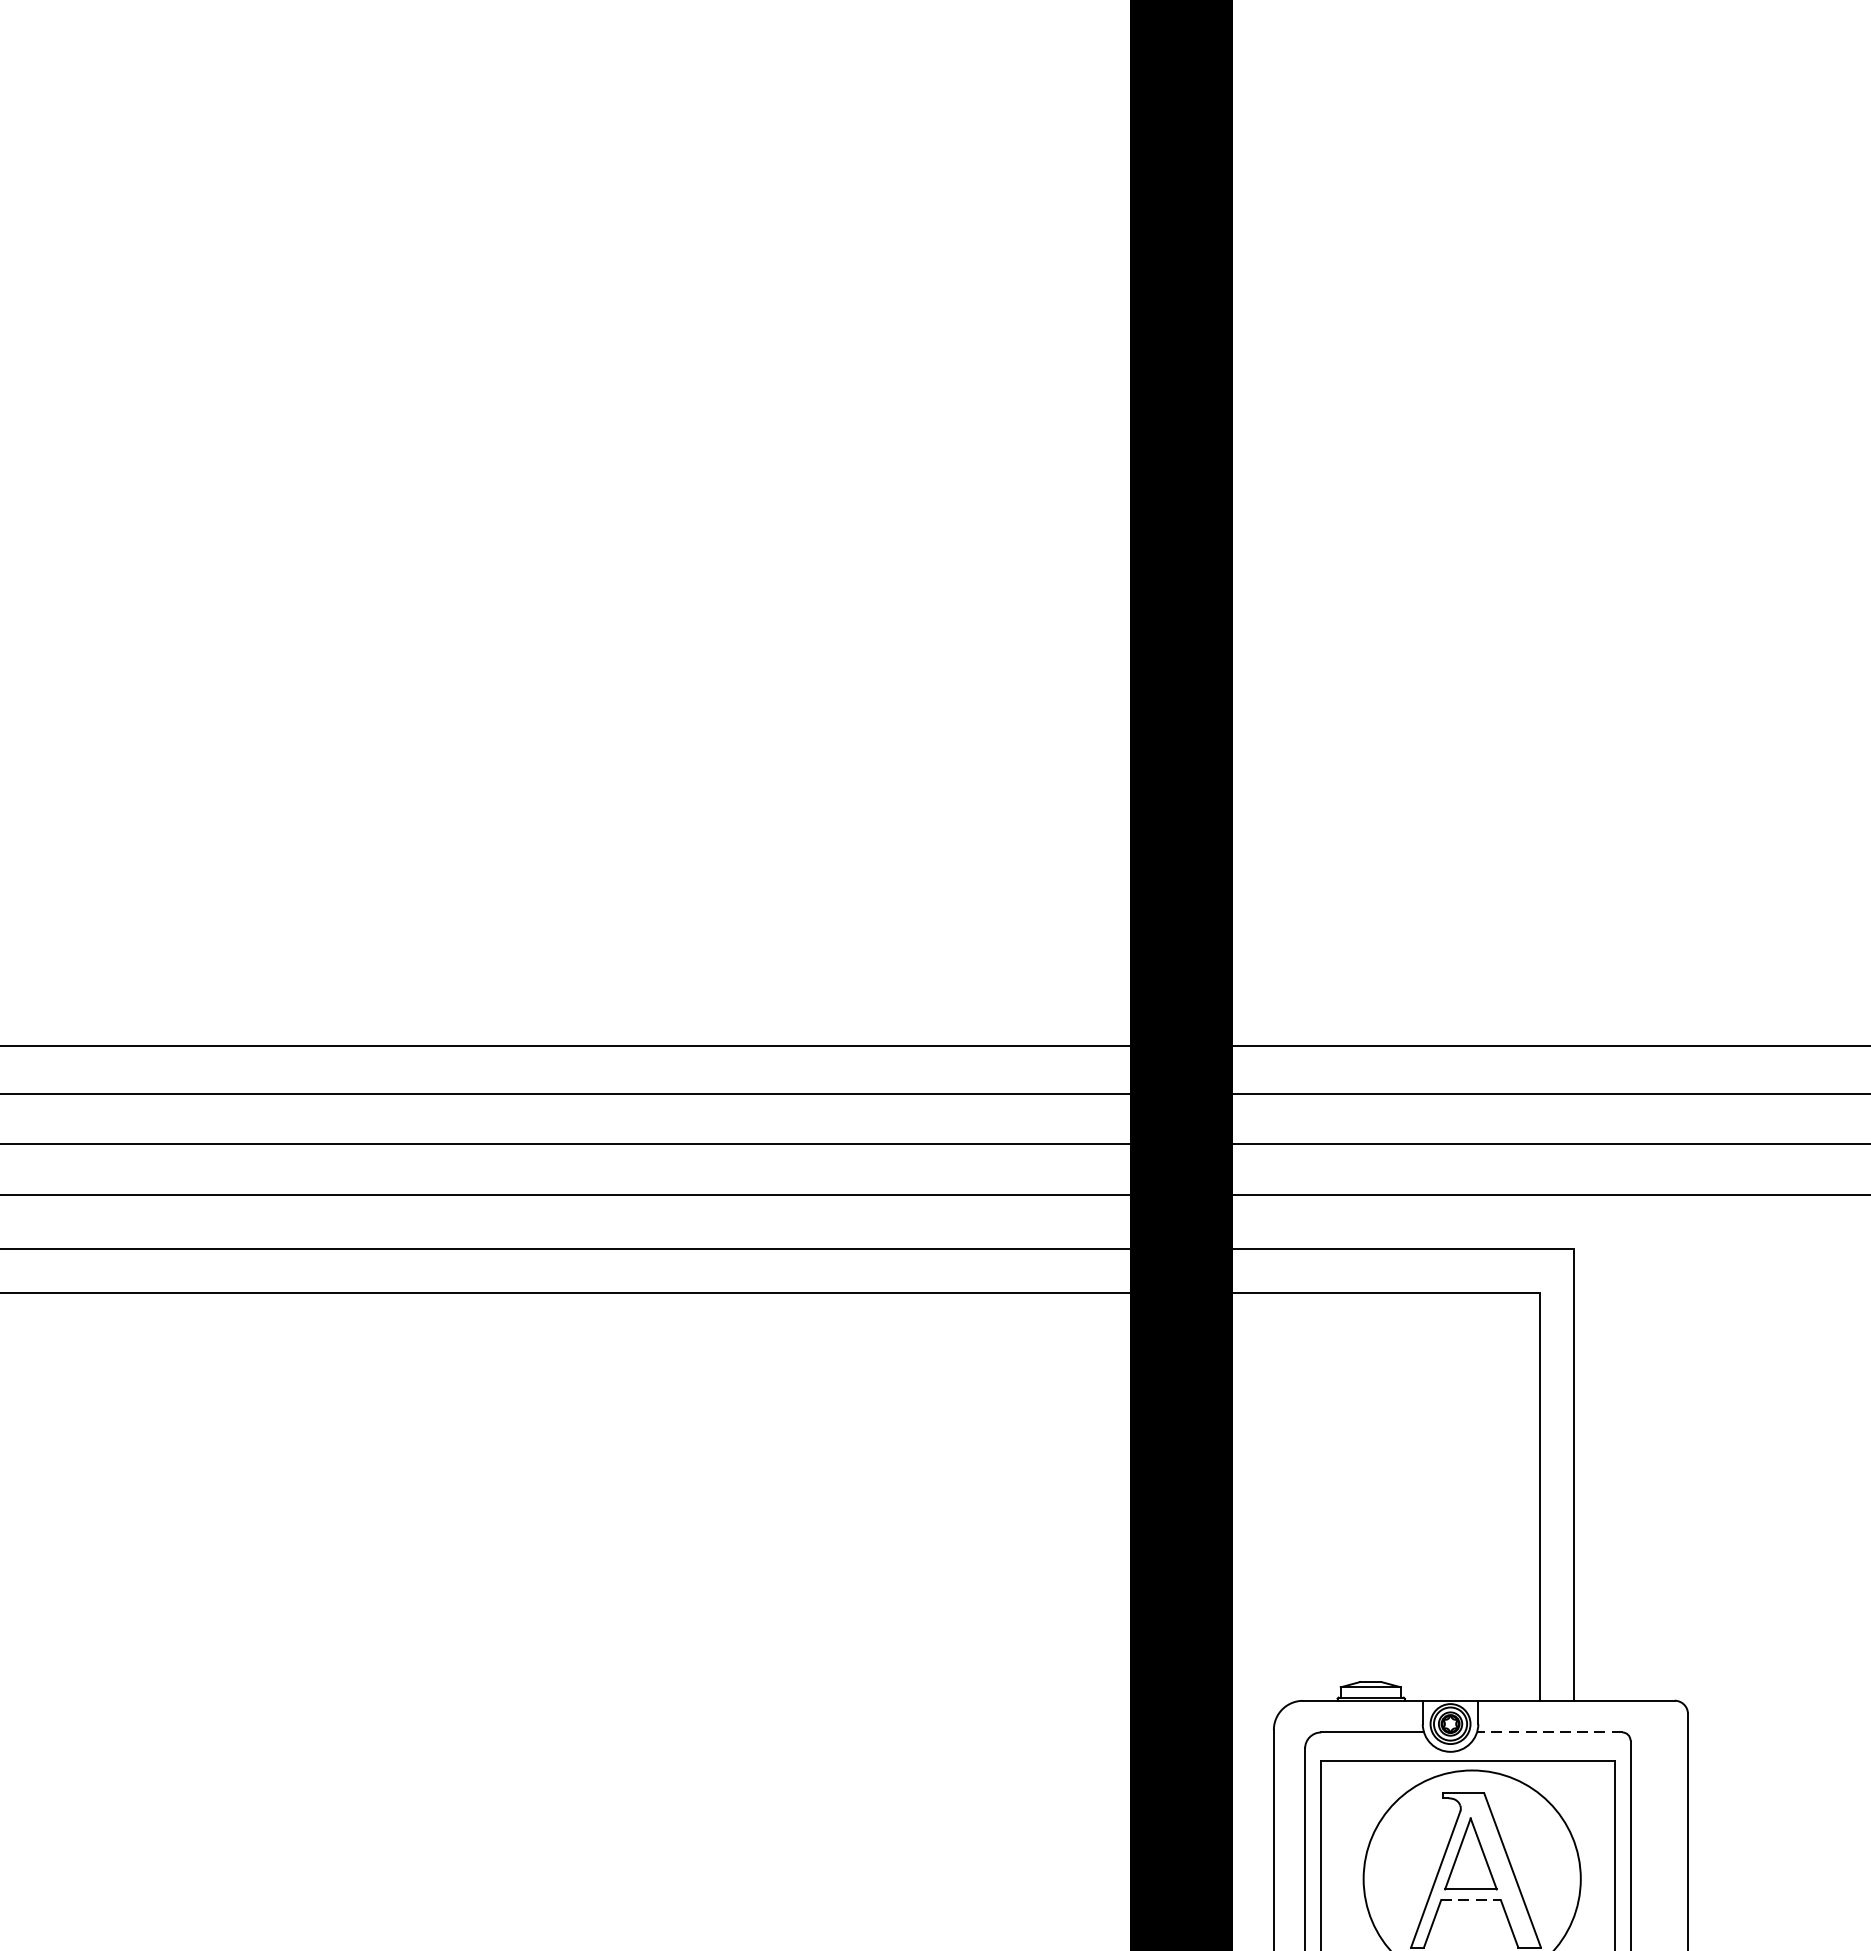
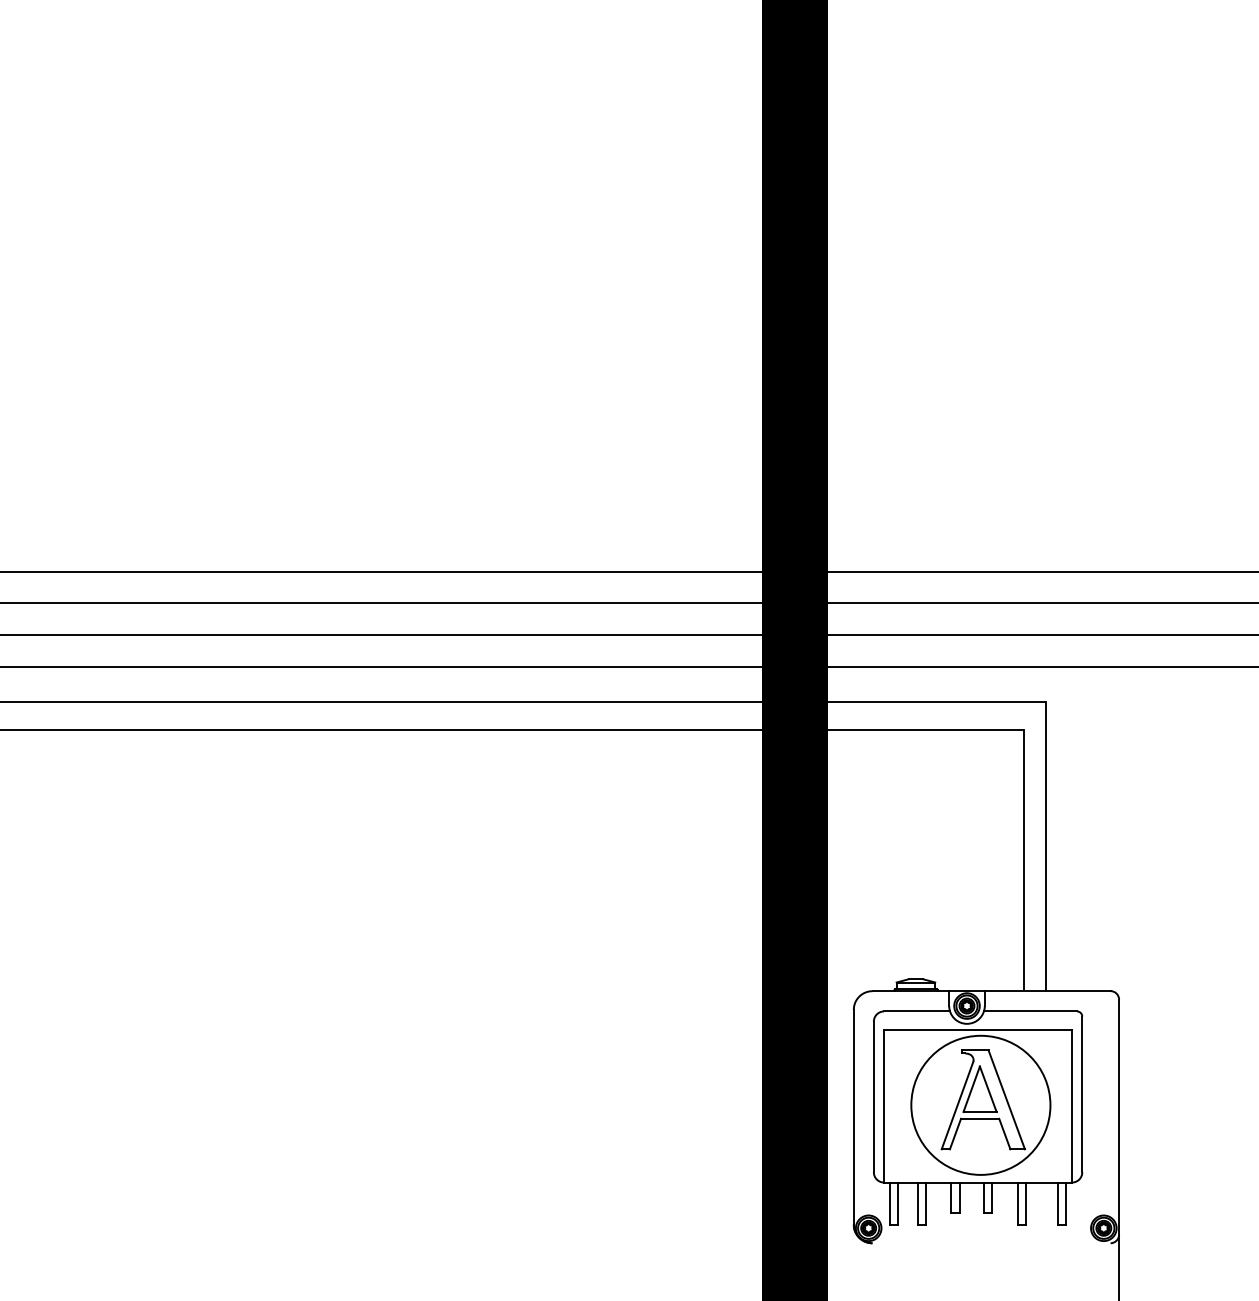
line: (1549, 1732) -> (1030, 1011), dashed -> solid
line: (1471, 1899) -> (980, 1118), dashed -> solid

